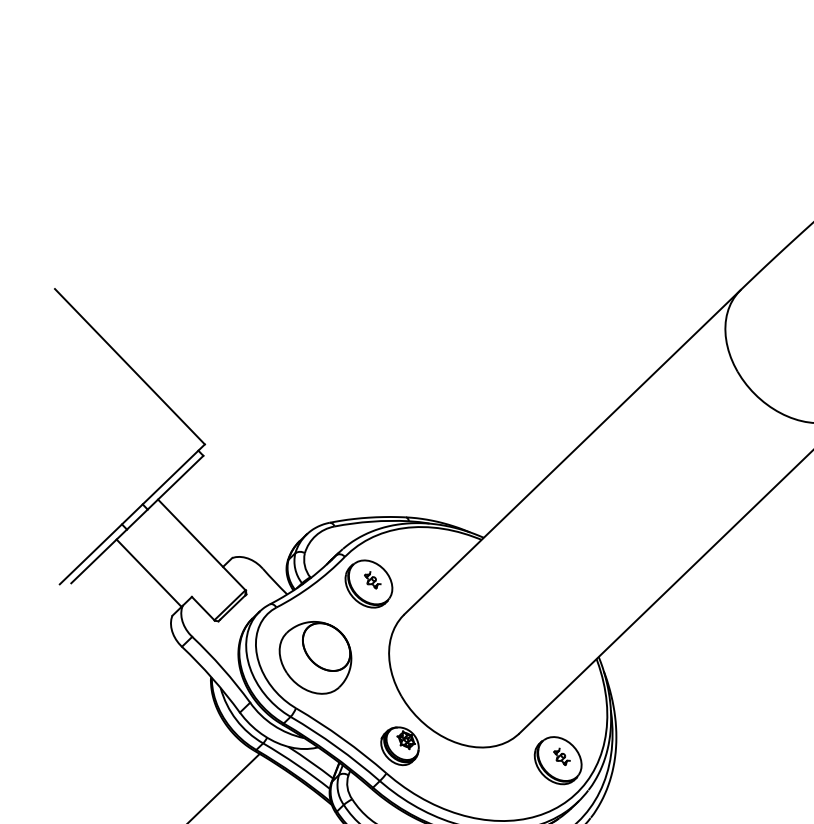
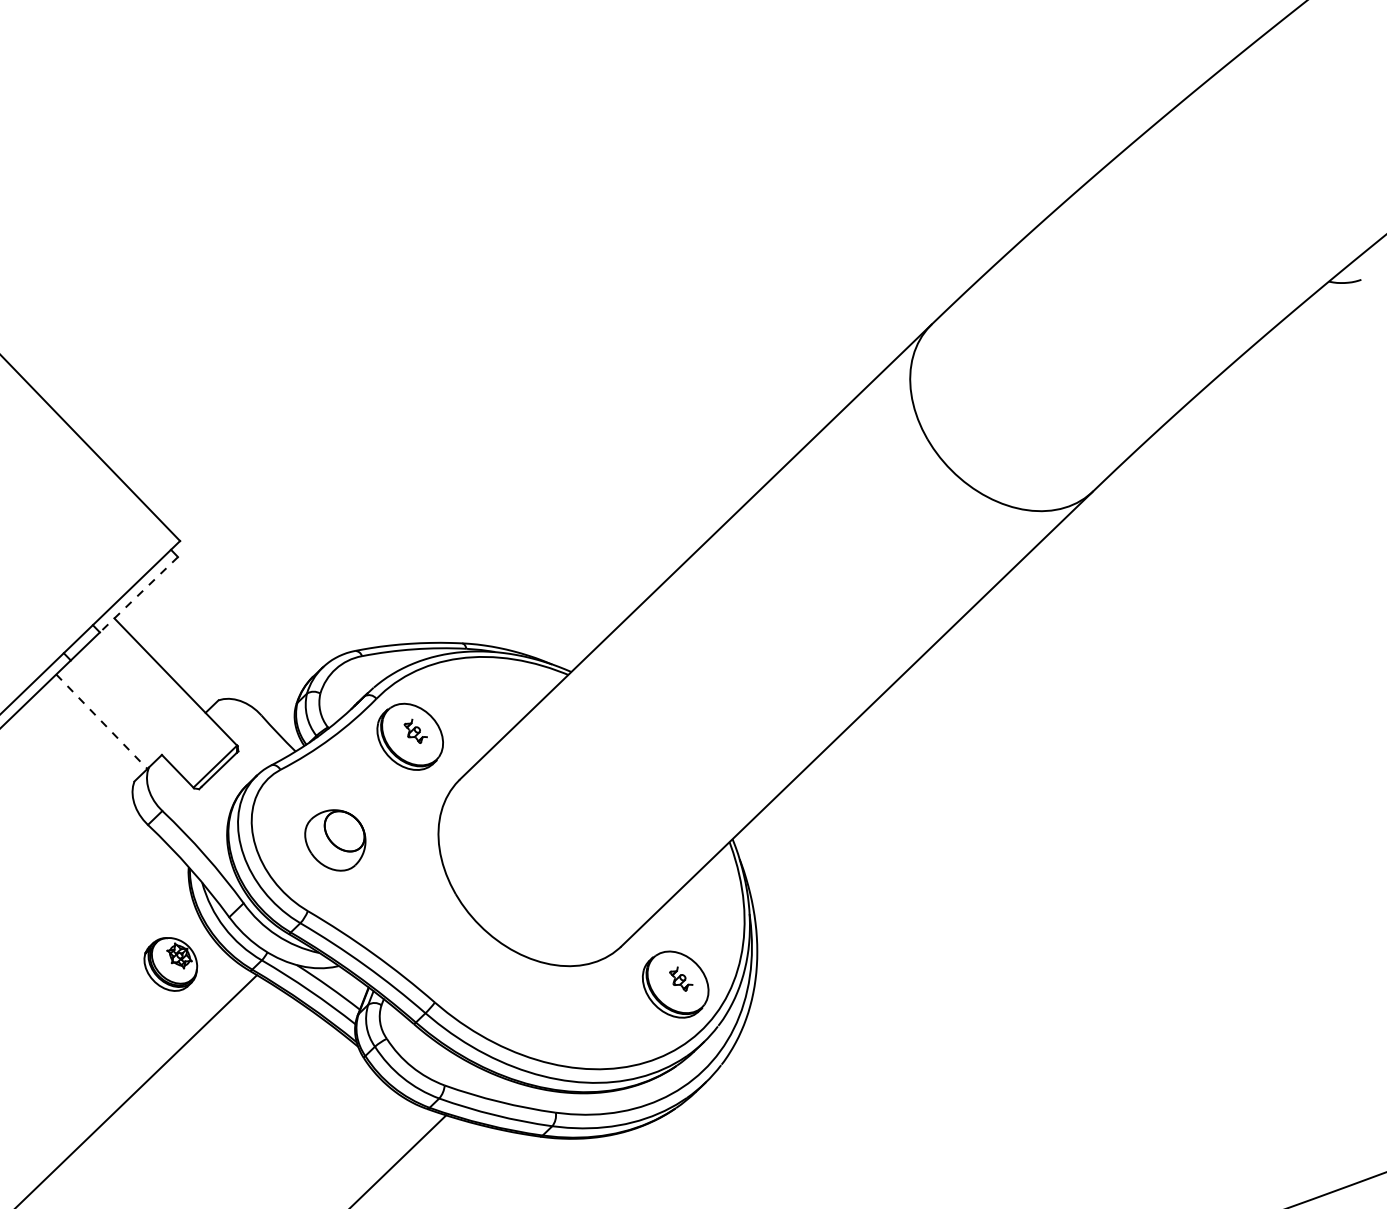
line: (175, 483) -> (138, 595), solid -> dashed
line: (148, 573) -> (101, 721), solid -> dashed
part: (315, 657) -> (335, 840), size x0.6
part: (399, 746) -> (170, 964), moved

